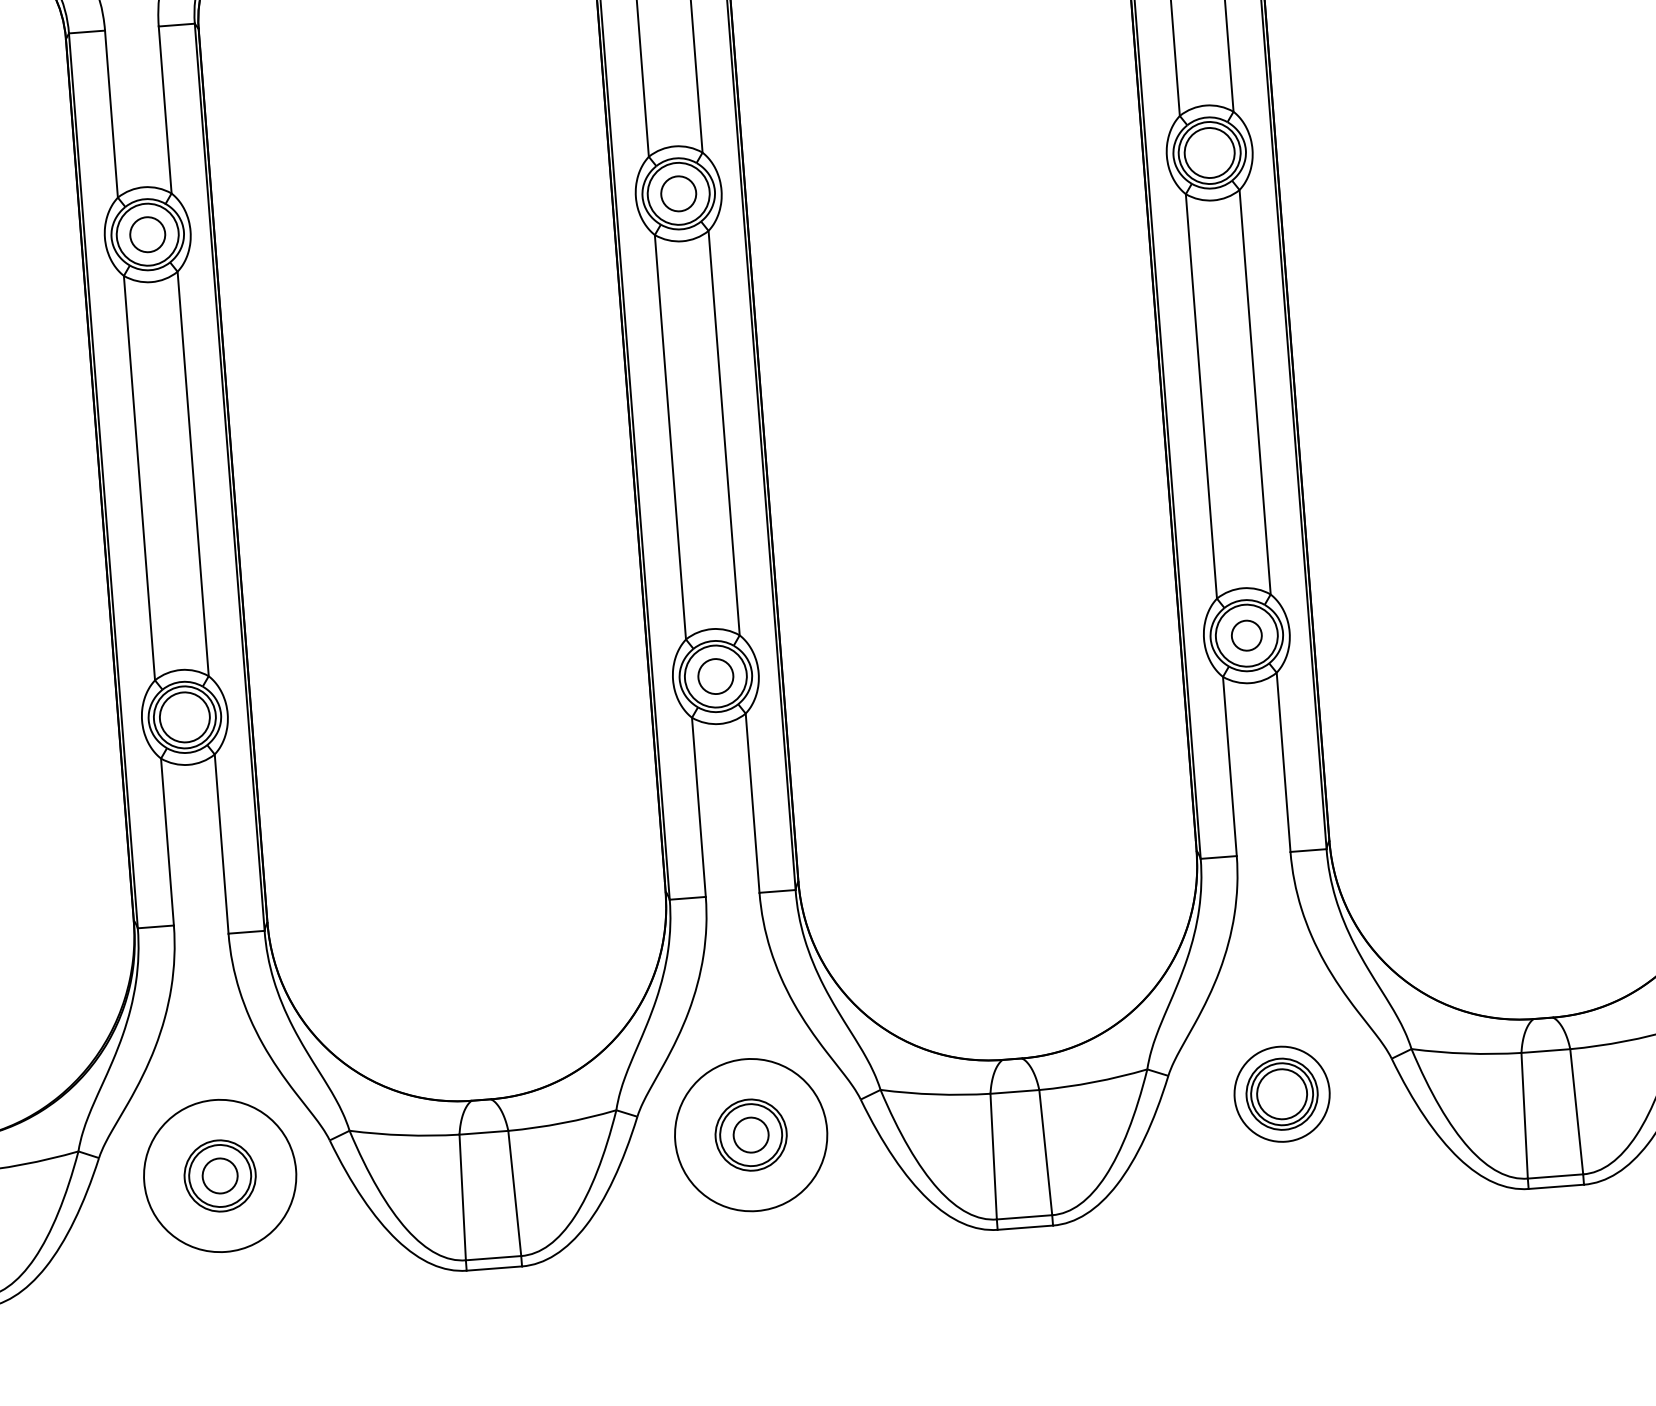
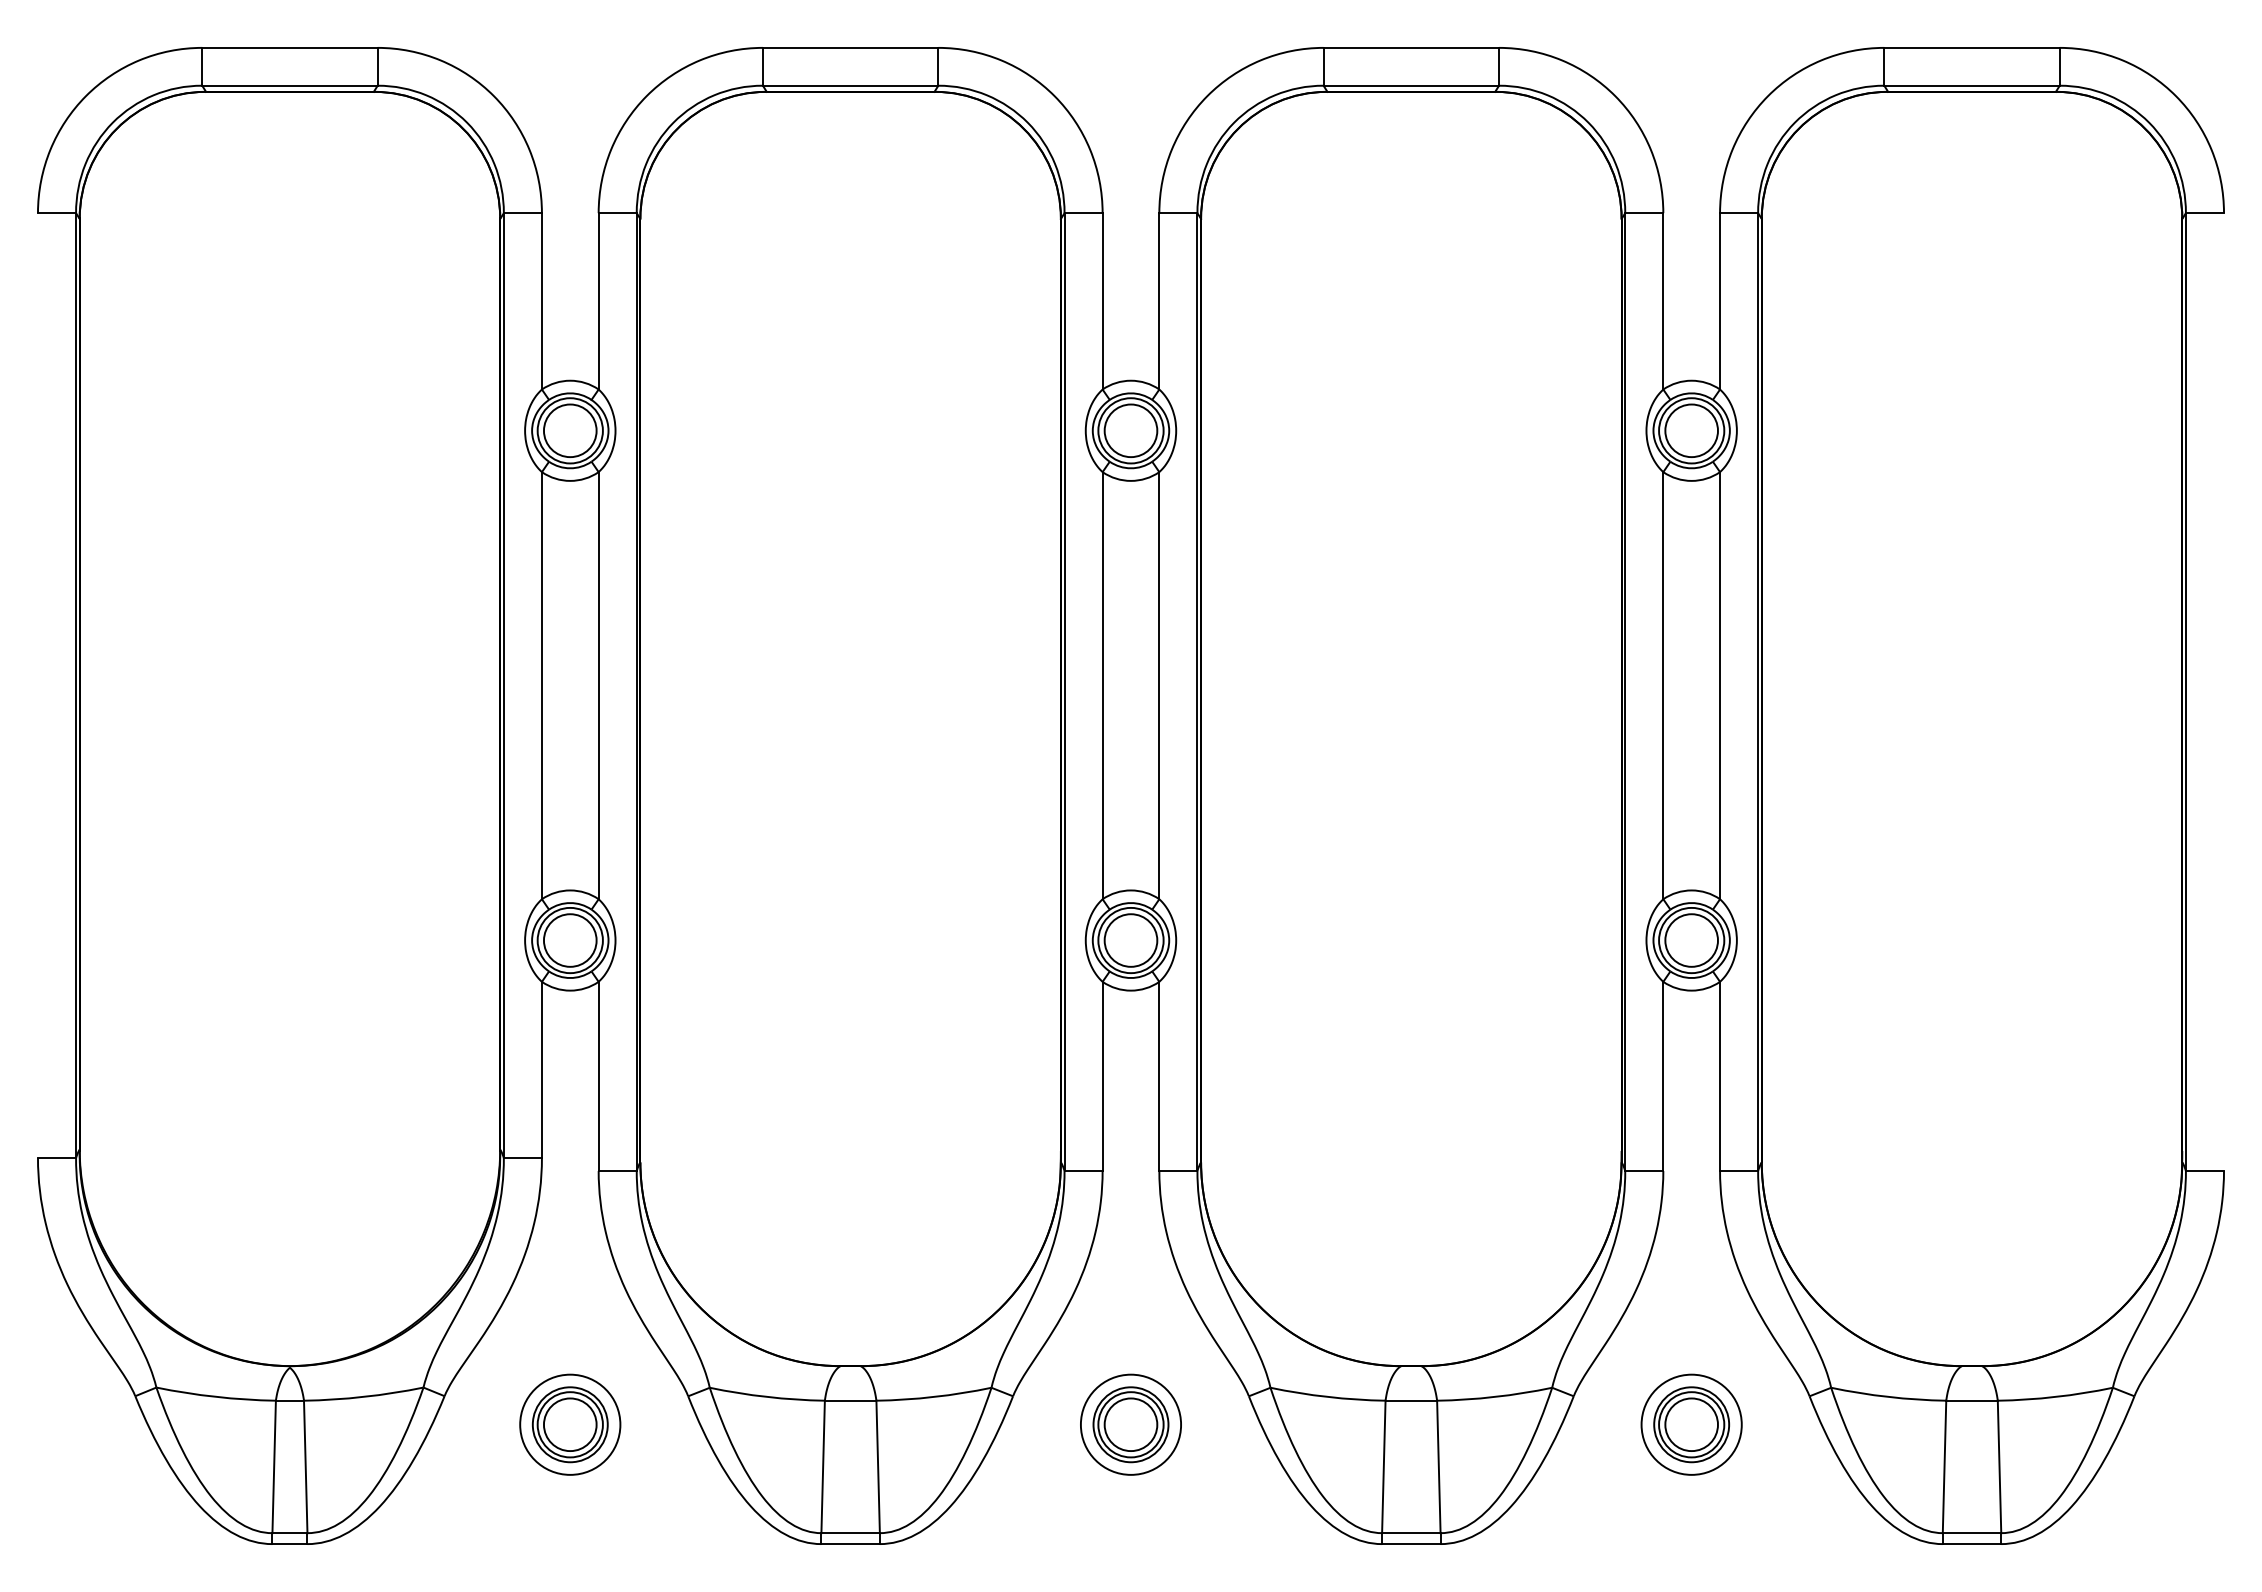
circle: (678, 193) -> (1130, 430), size x1.43
circle: (146, 234) -> (569, 430), size x1.43
circle: (1246, 635) -> (1691, 940), size x1.67
circle: (715, 676) -> (1130, 940), size x1.43
circle: (750, 1134) -> (1130, 1424), size x0.62
circle: (750, 1134) -> (1130, 1424), size x1.43
circle: (219, 1175) -> (569, 1424), size x1.43
circle: (220, 1175) -> (570, 1424), size x0.62

